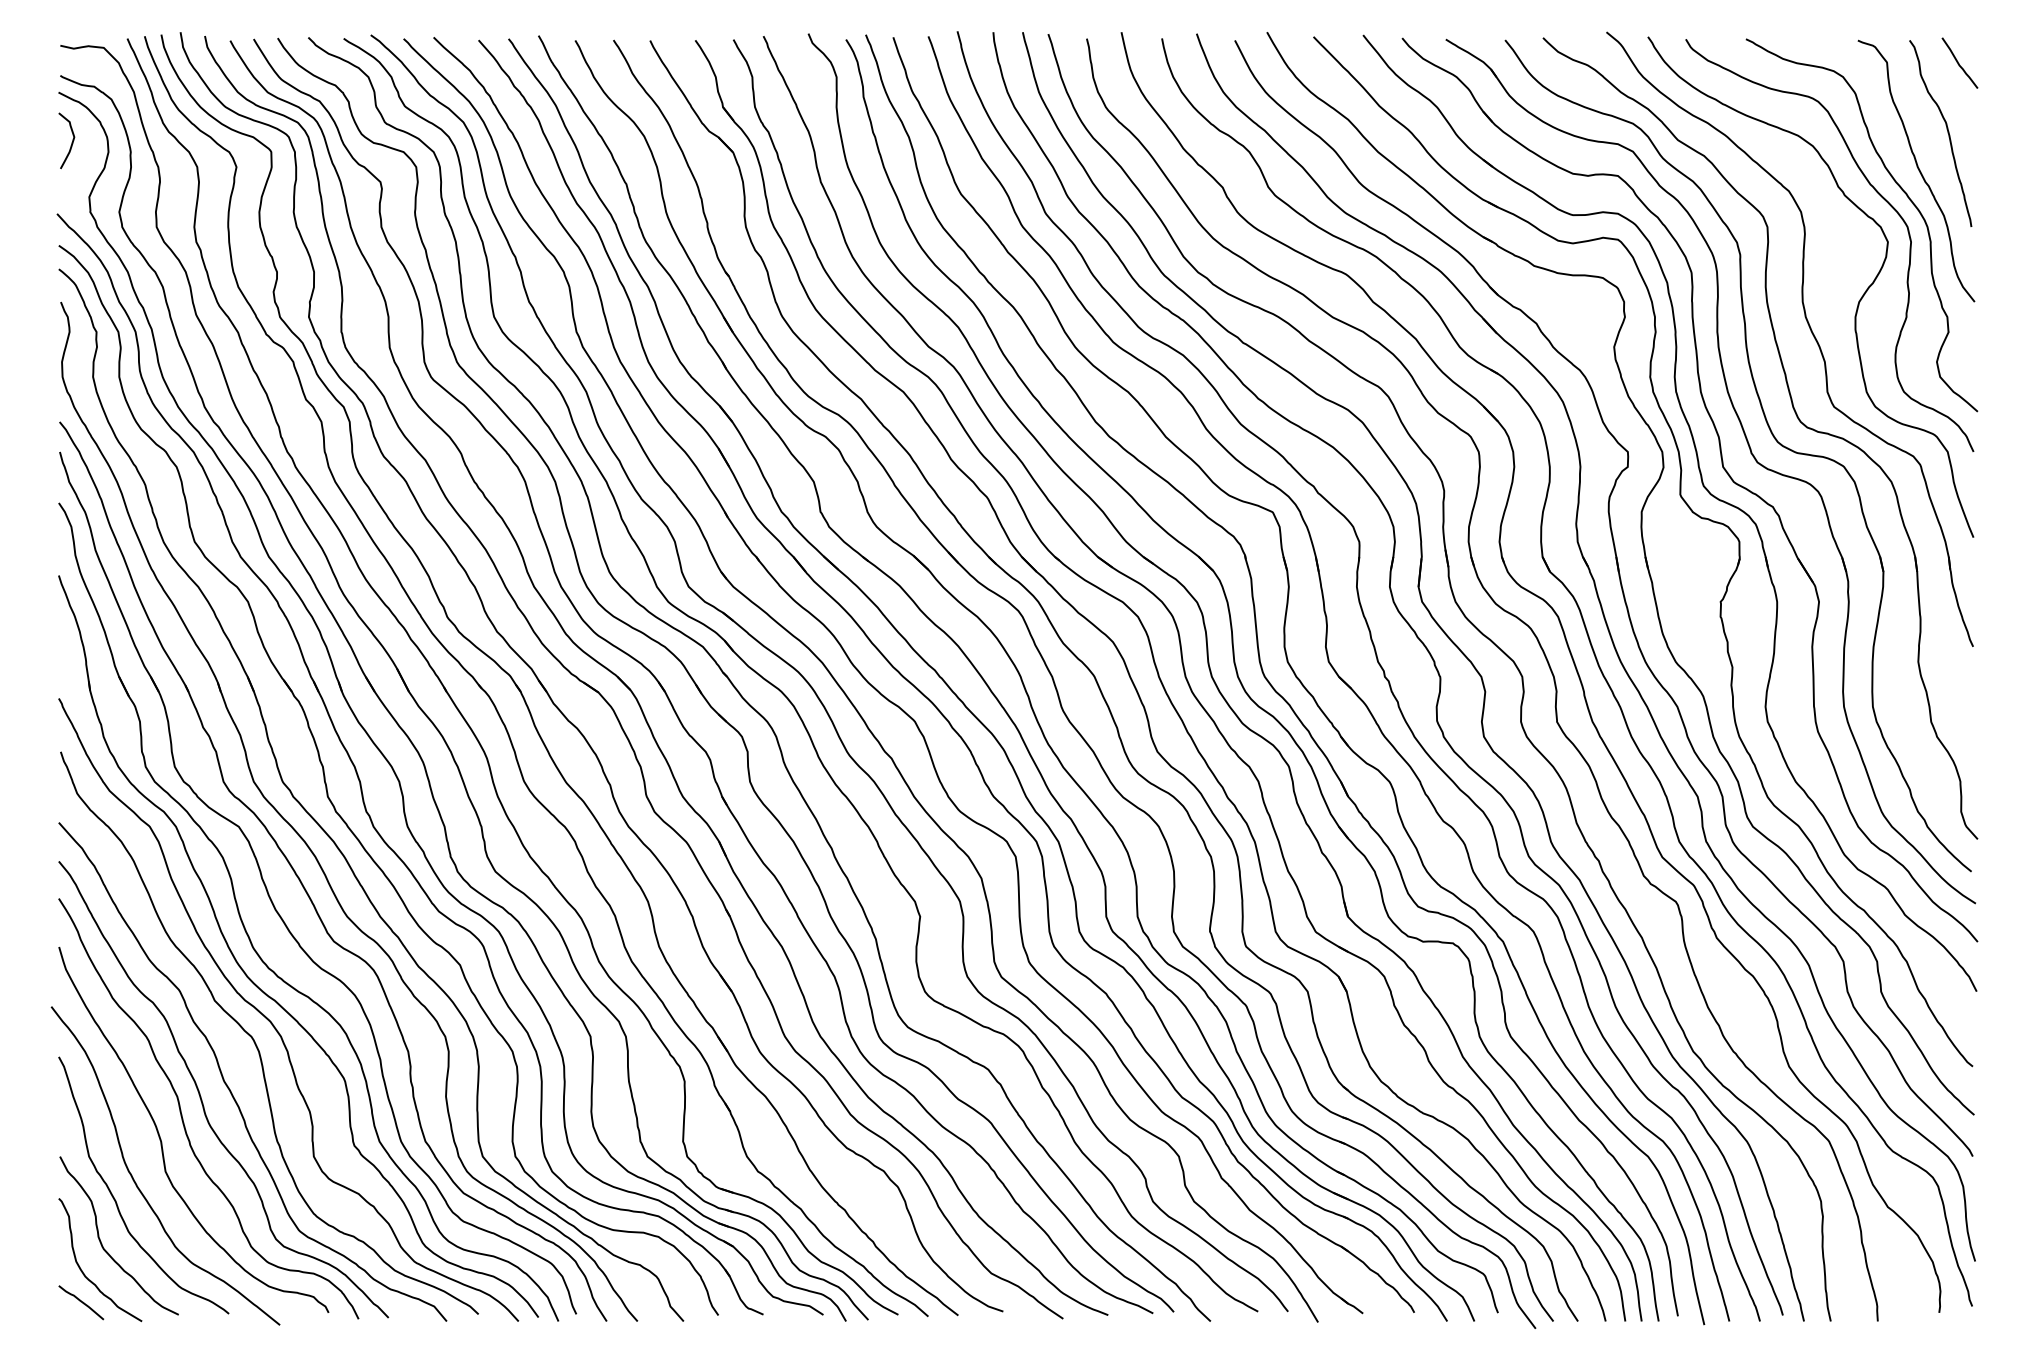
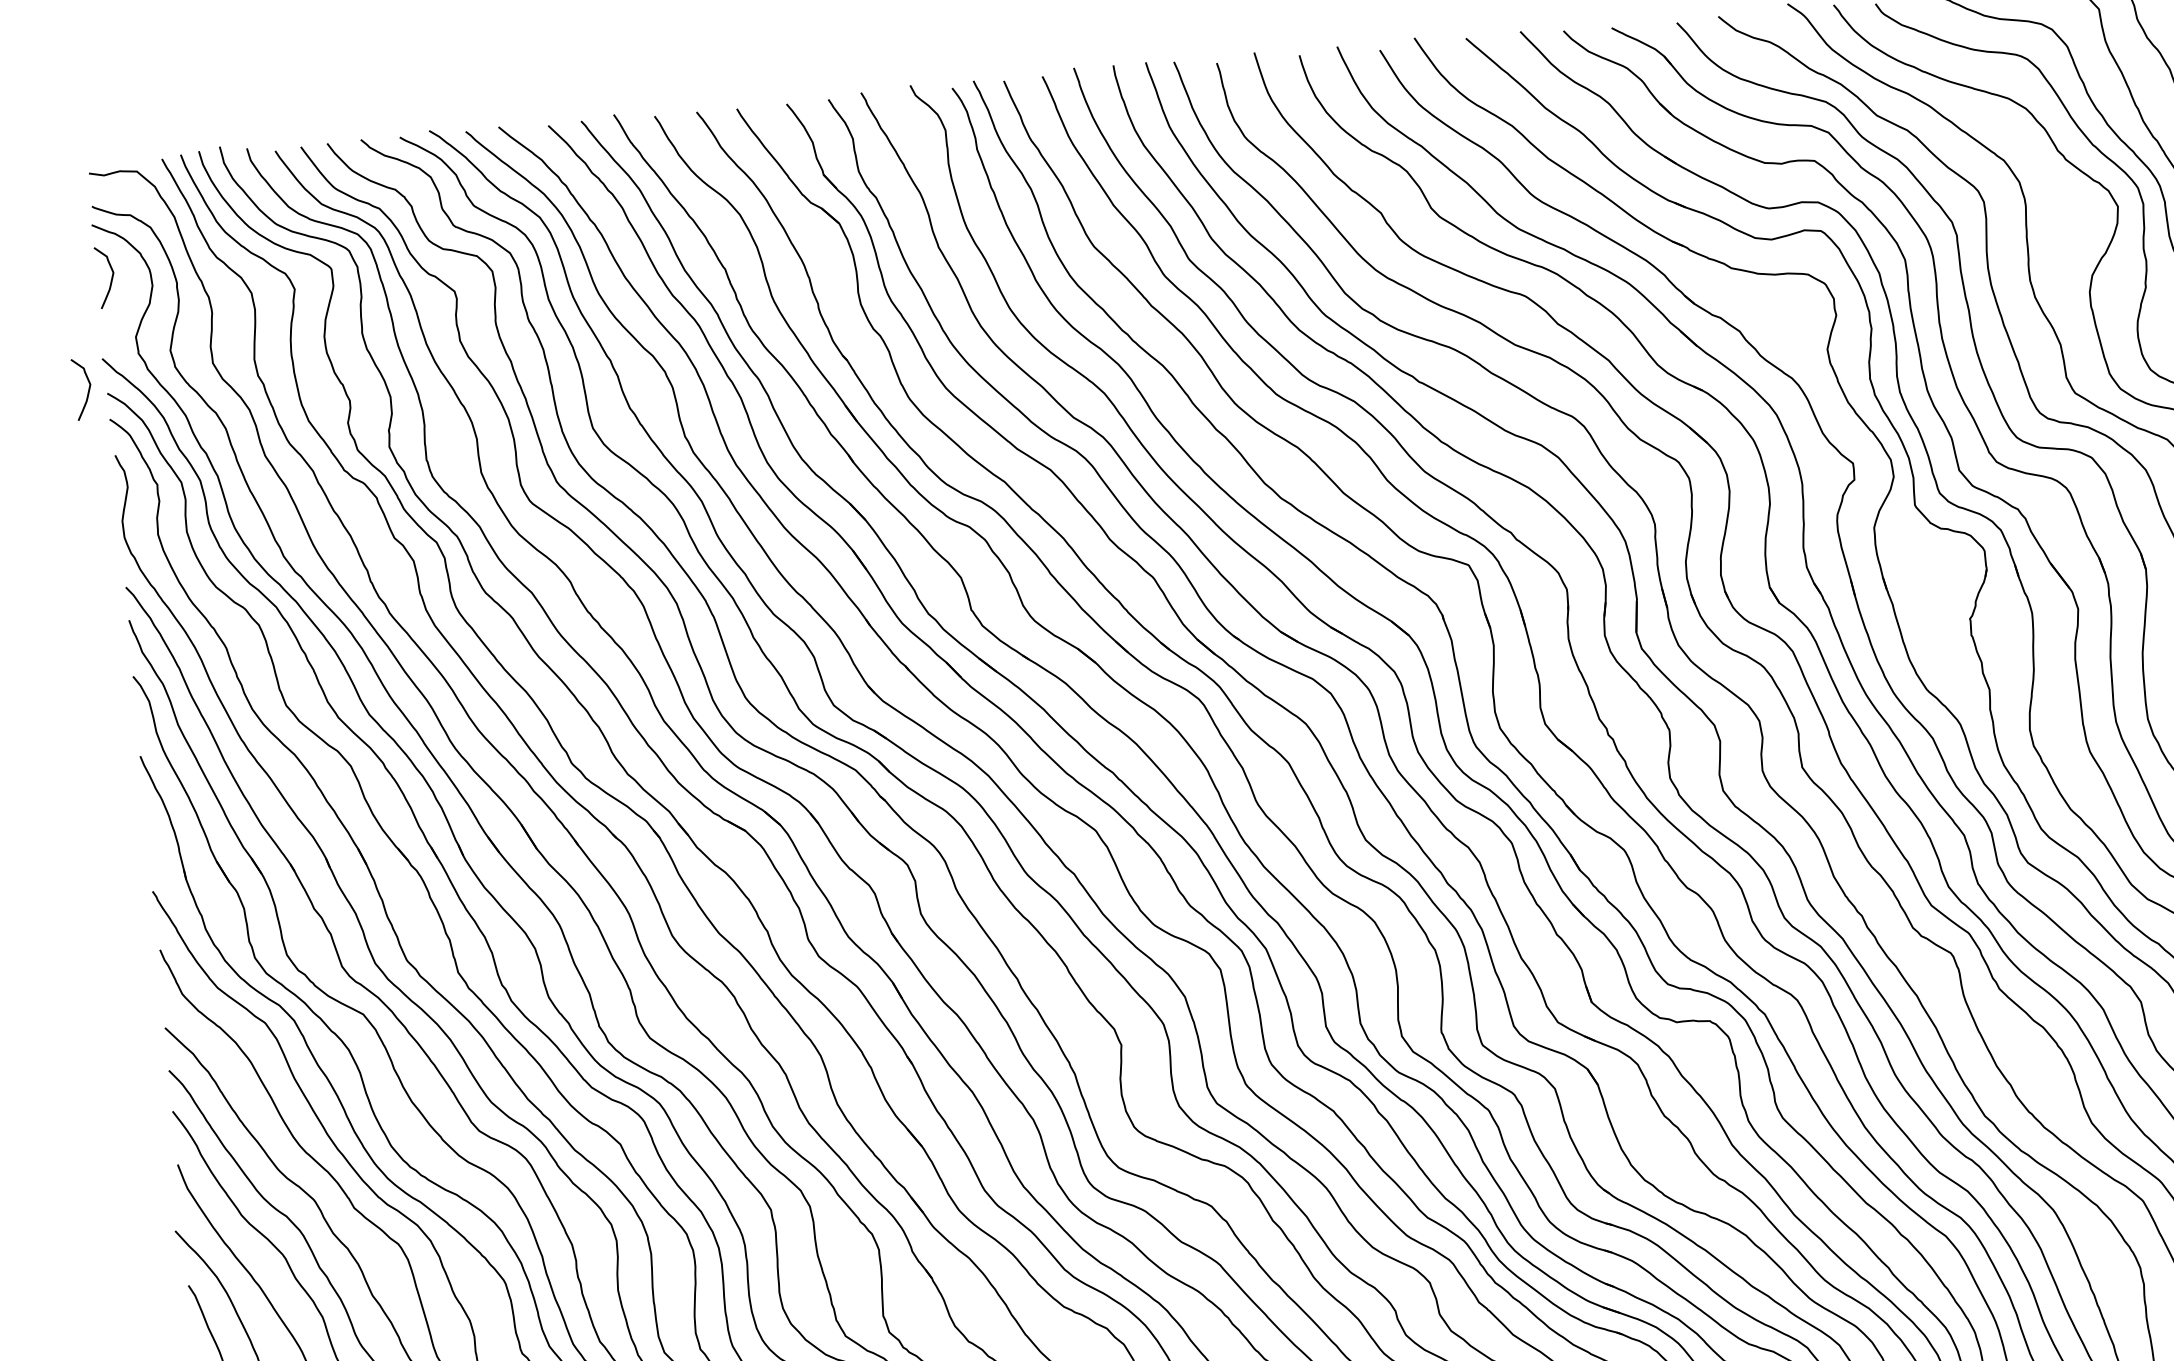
curve: (41, 241) -> (87, 390), added

